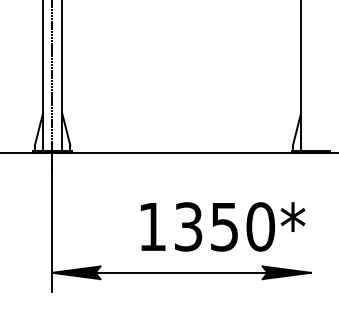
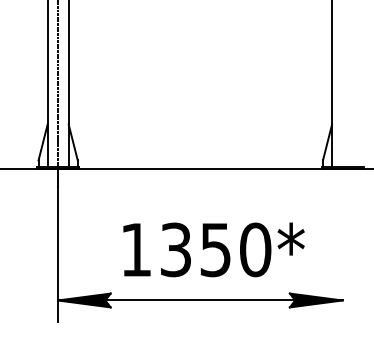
text: (222, 226) -> (213, 249), moved

